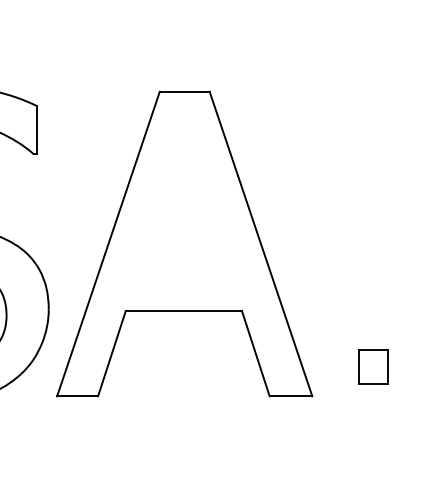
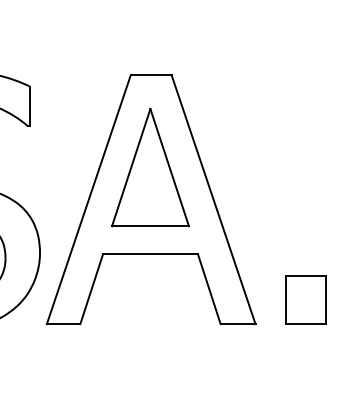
part: (183, 204) -> (150, 167), added
part: (373, 366) -> (305, 299), size x1.67

